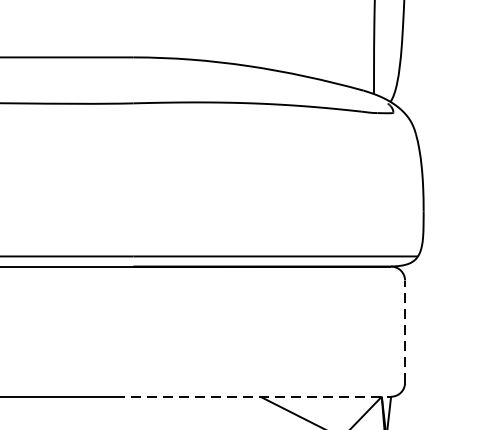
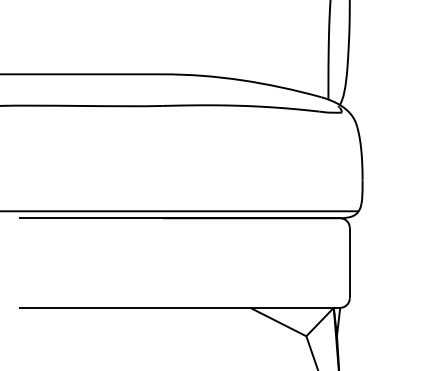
line: (404, 330) -> (349, 262), dashed -> solid
line: (253, 396) -> (245, 307), dashed -> solid

